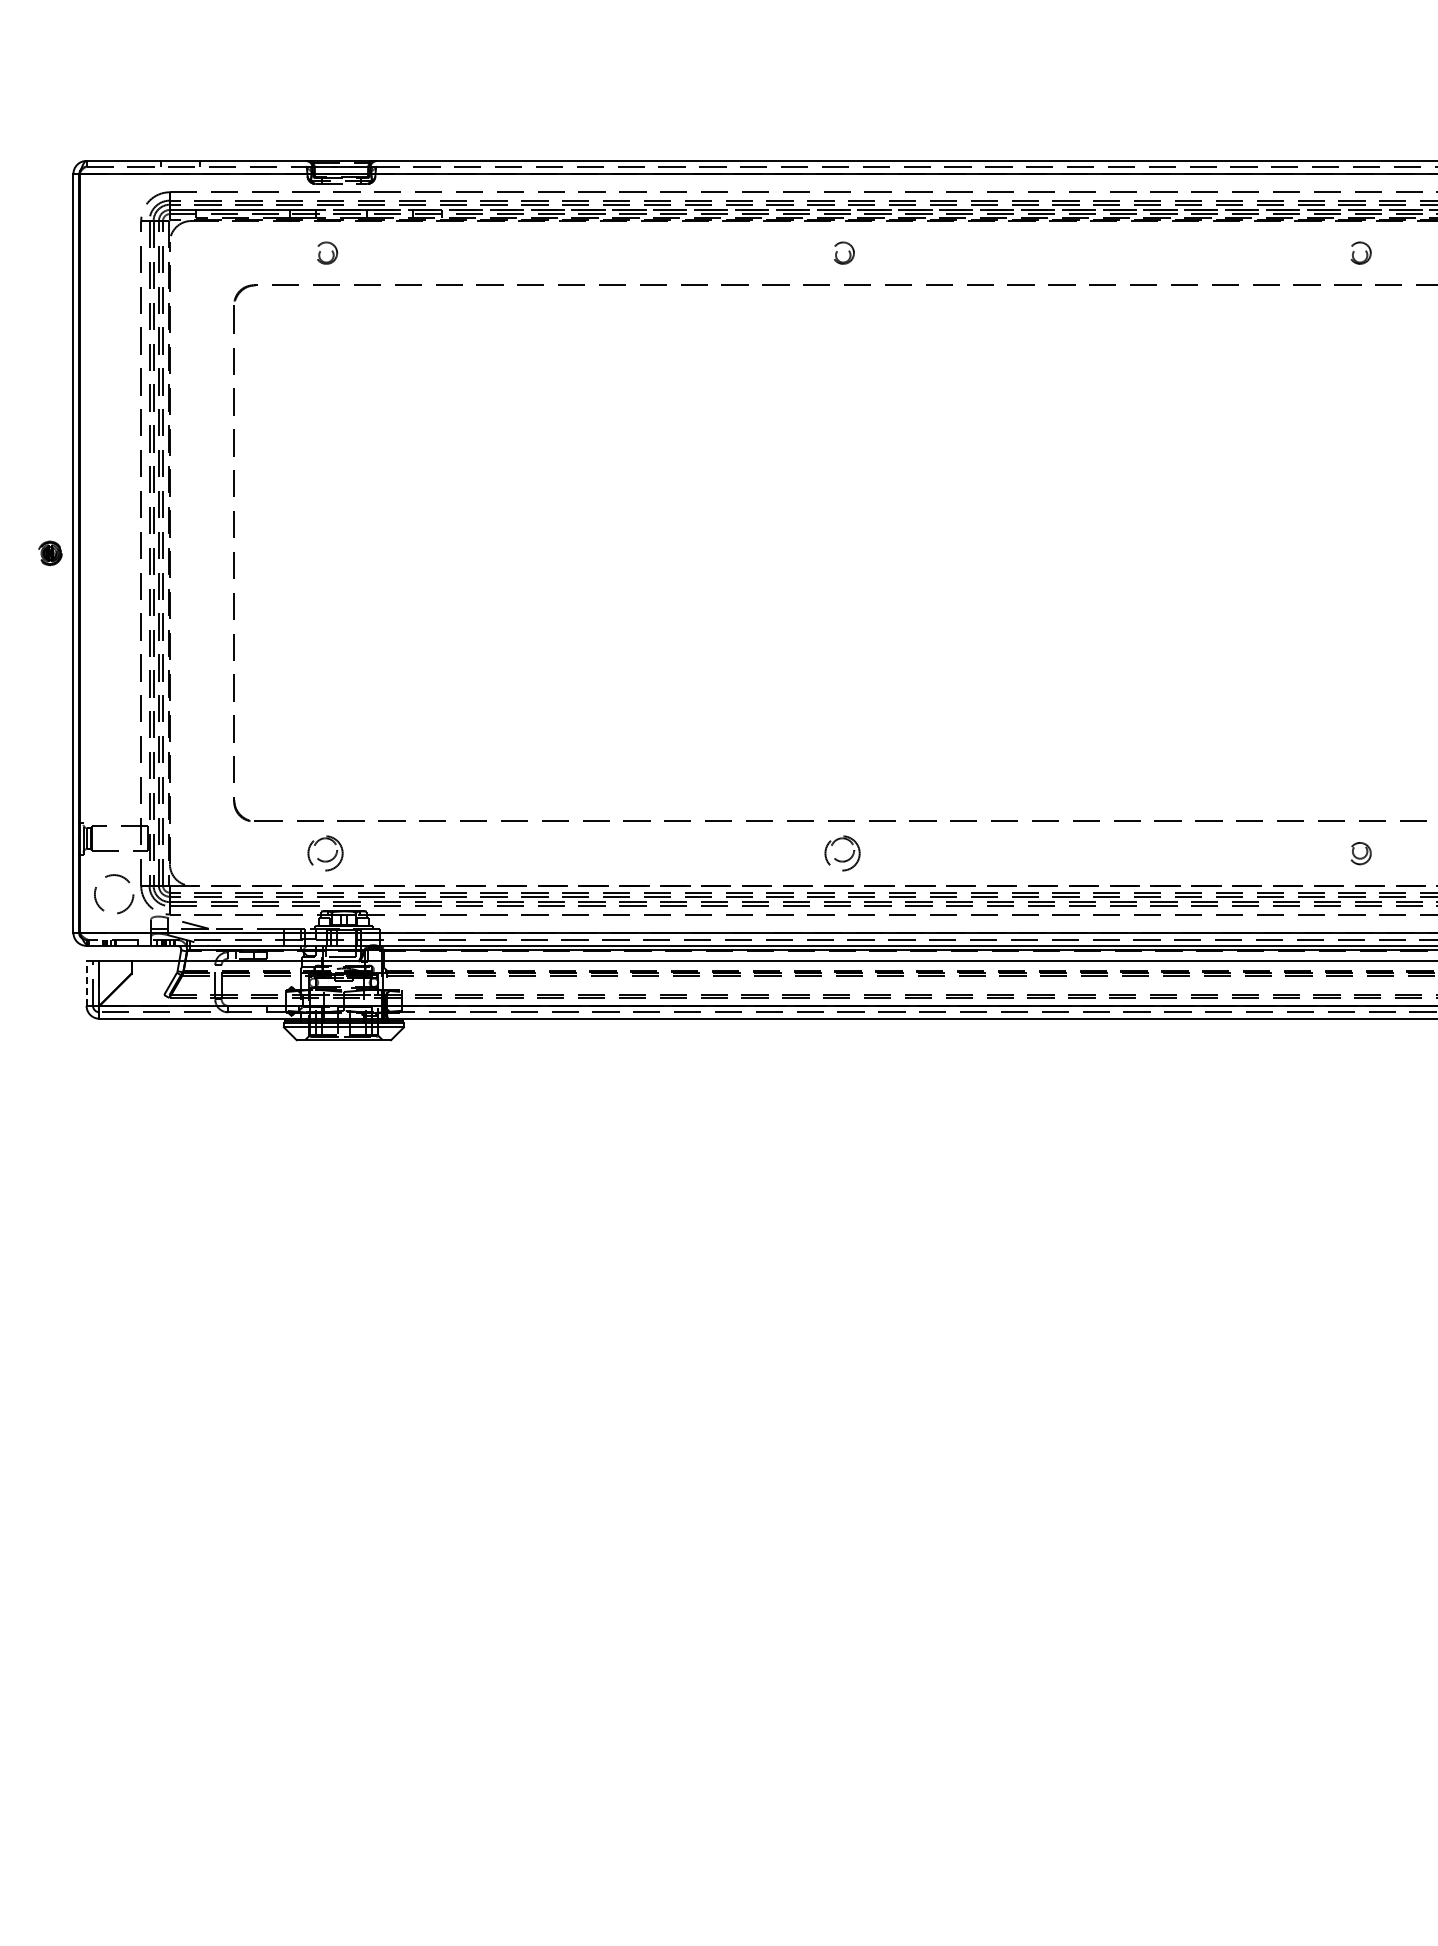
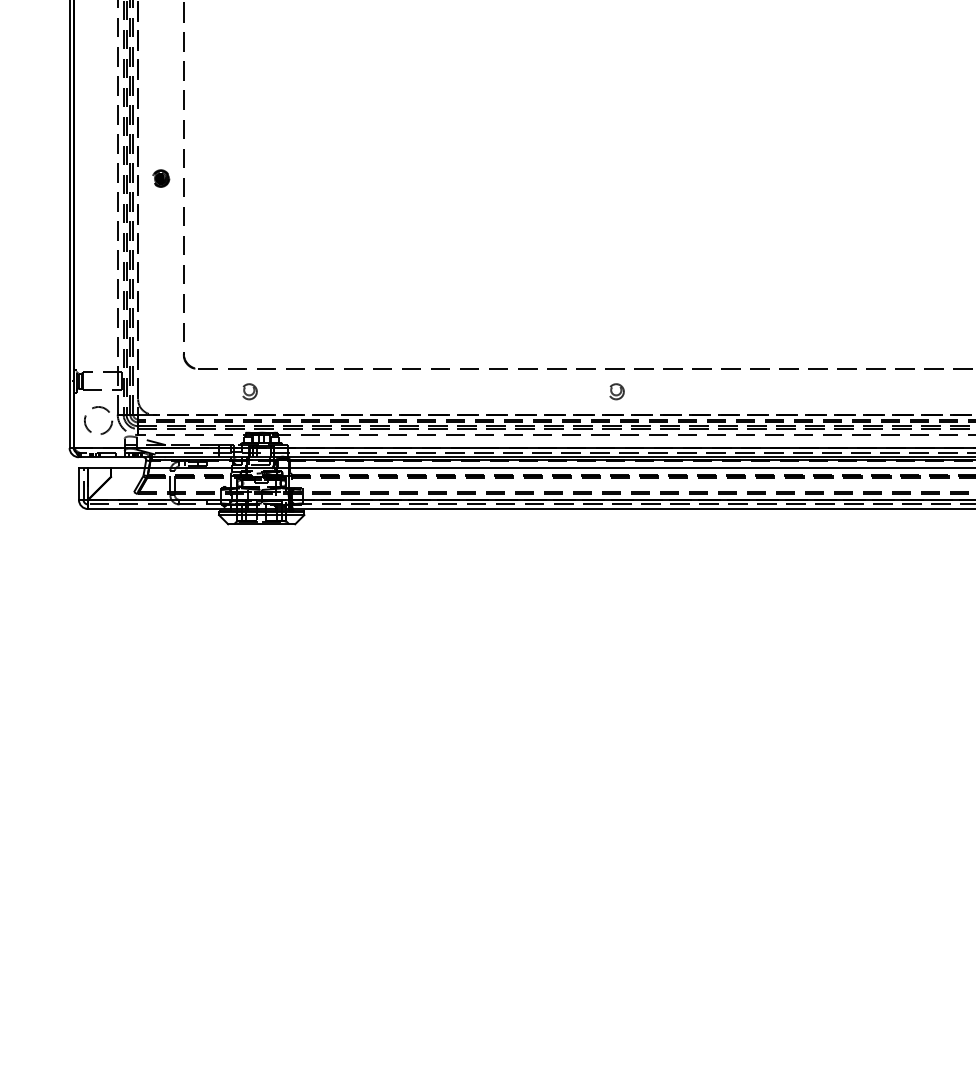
part: (50, 553) -> (161, 178), moved
part: (327, 853) -> (250, 391), size x0.62
part: (844, 853) -> (617, 391), size x0.62
line: (86, 983) -> (78, 484), dashed -> solid

